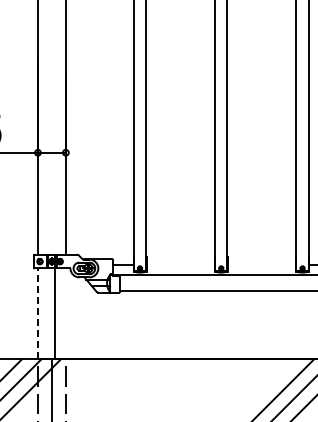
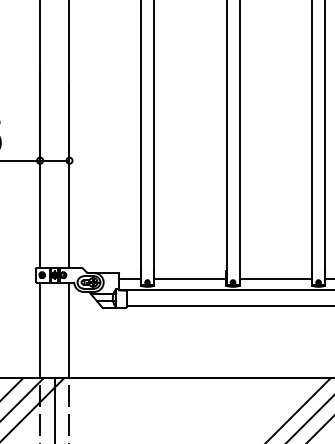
line: (180, 265) -> (190, 279), added
line: (261, 265) -> (275, 279), added
line: (37, 313) -> (39, 329), dashed -> solid
line: (54, 313) -> (69, 329), moved

